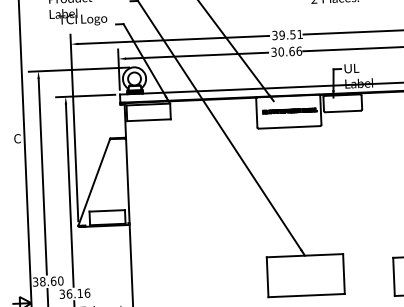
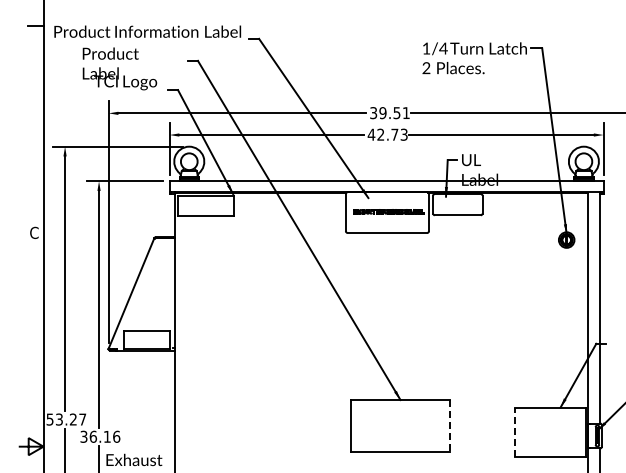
text: (286, 51) -> (387, 134), 30.66 -> 42.73
line: (344, 273) -> (450, 425), solid -> dashed
line: (393, 277) -> (514, 432), solid -> dashed
text: (48, 281) -> (66, 419), 38.60 -> 53.27

